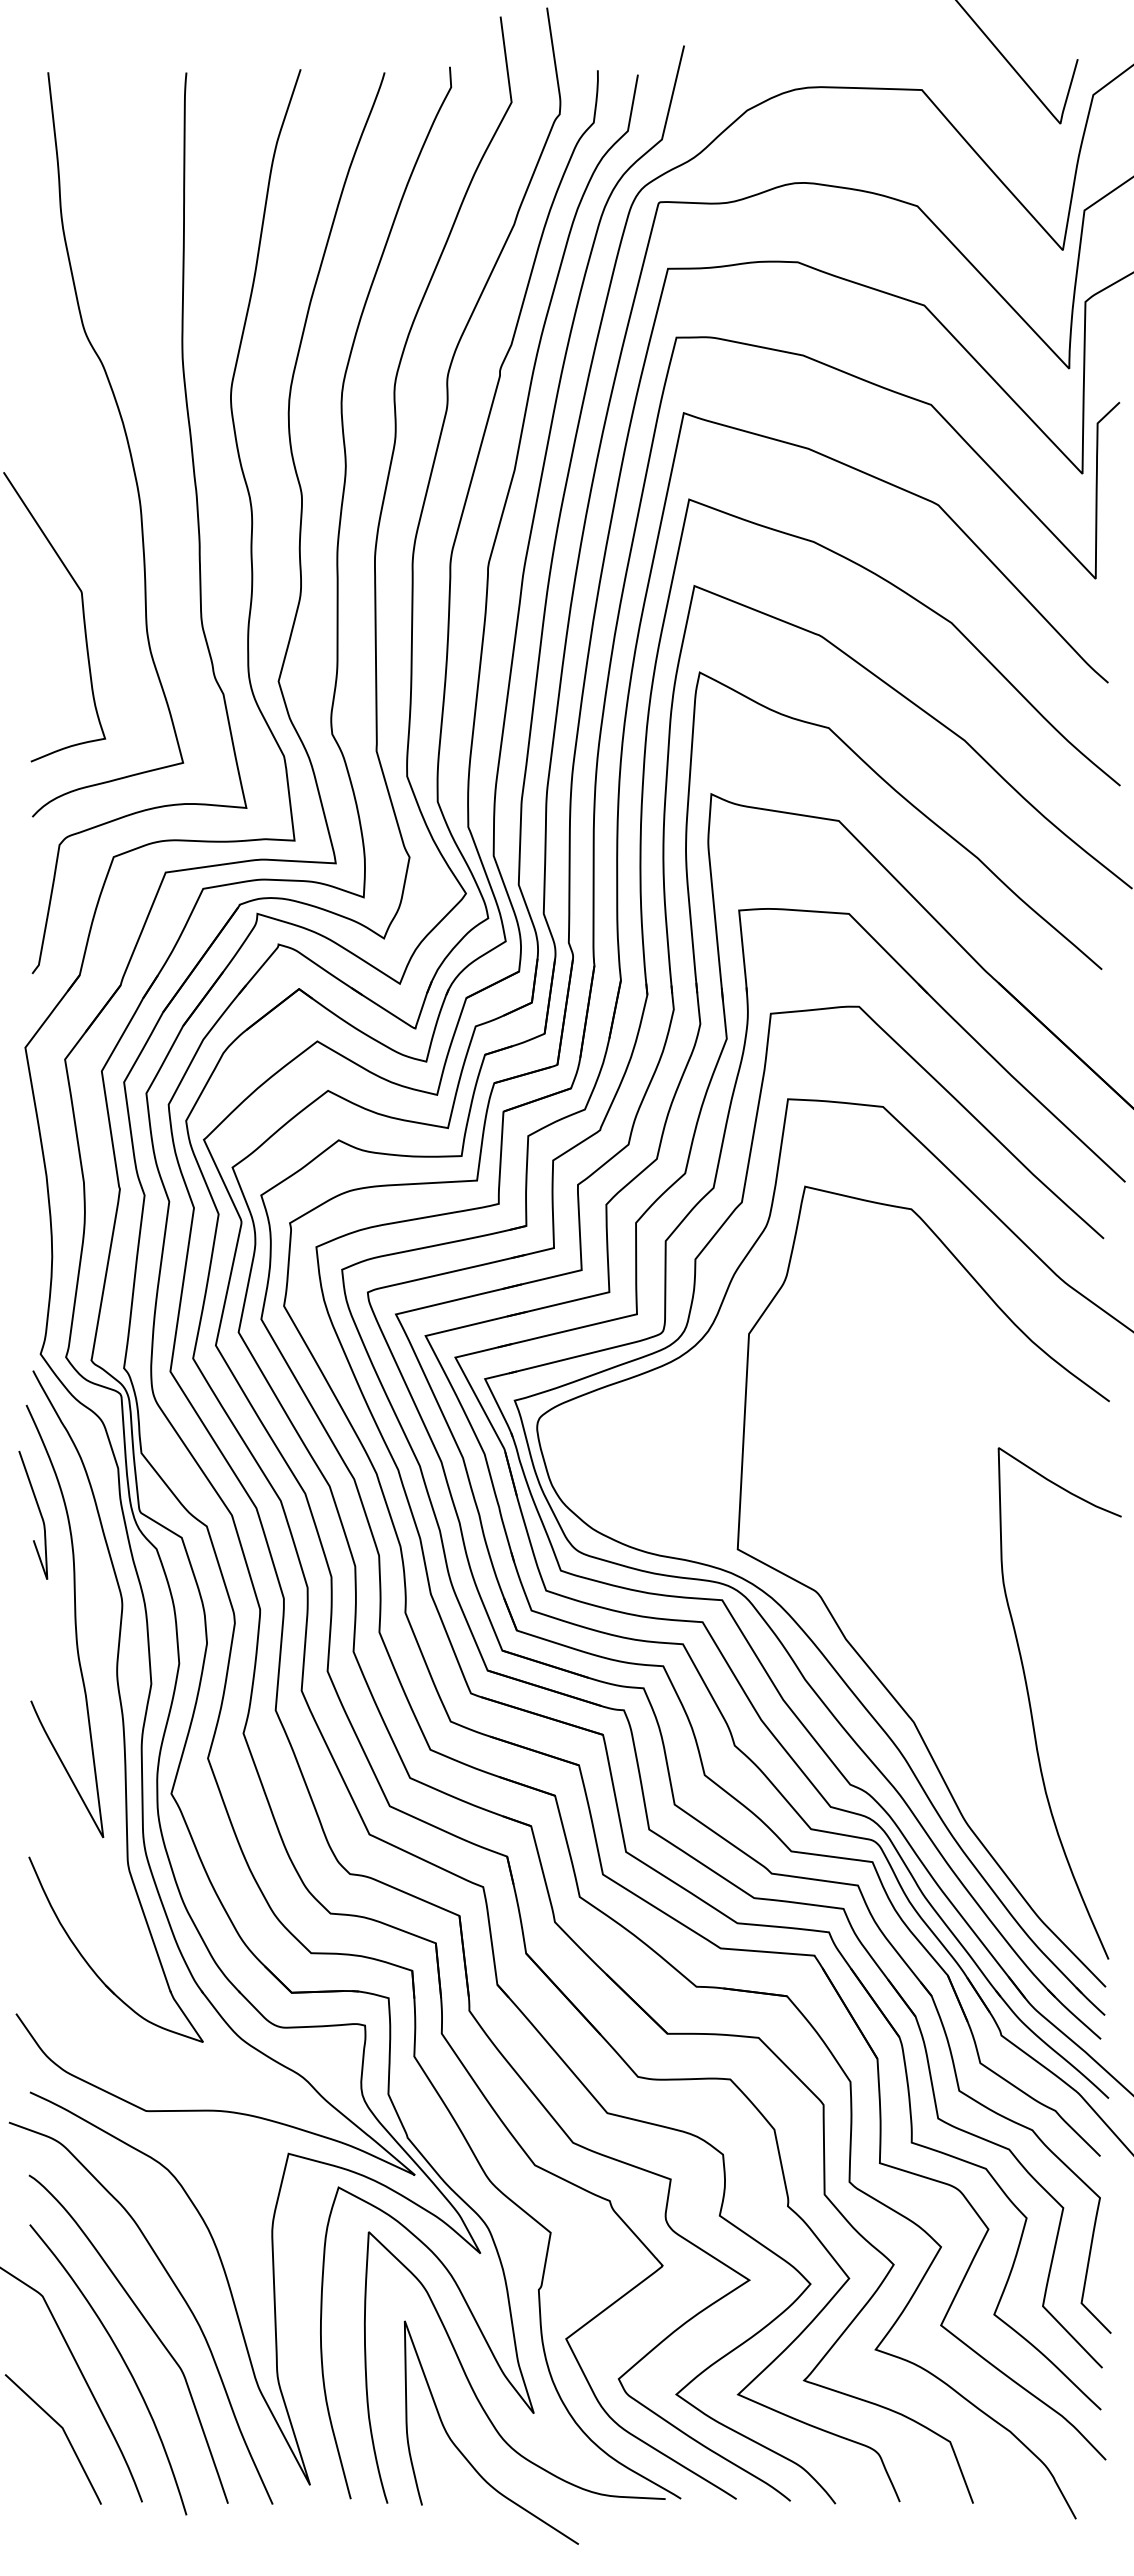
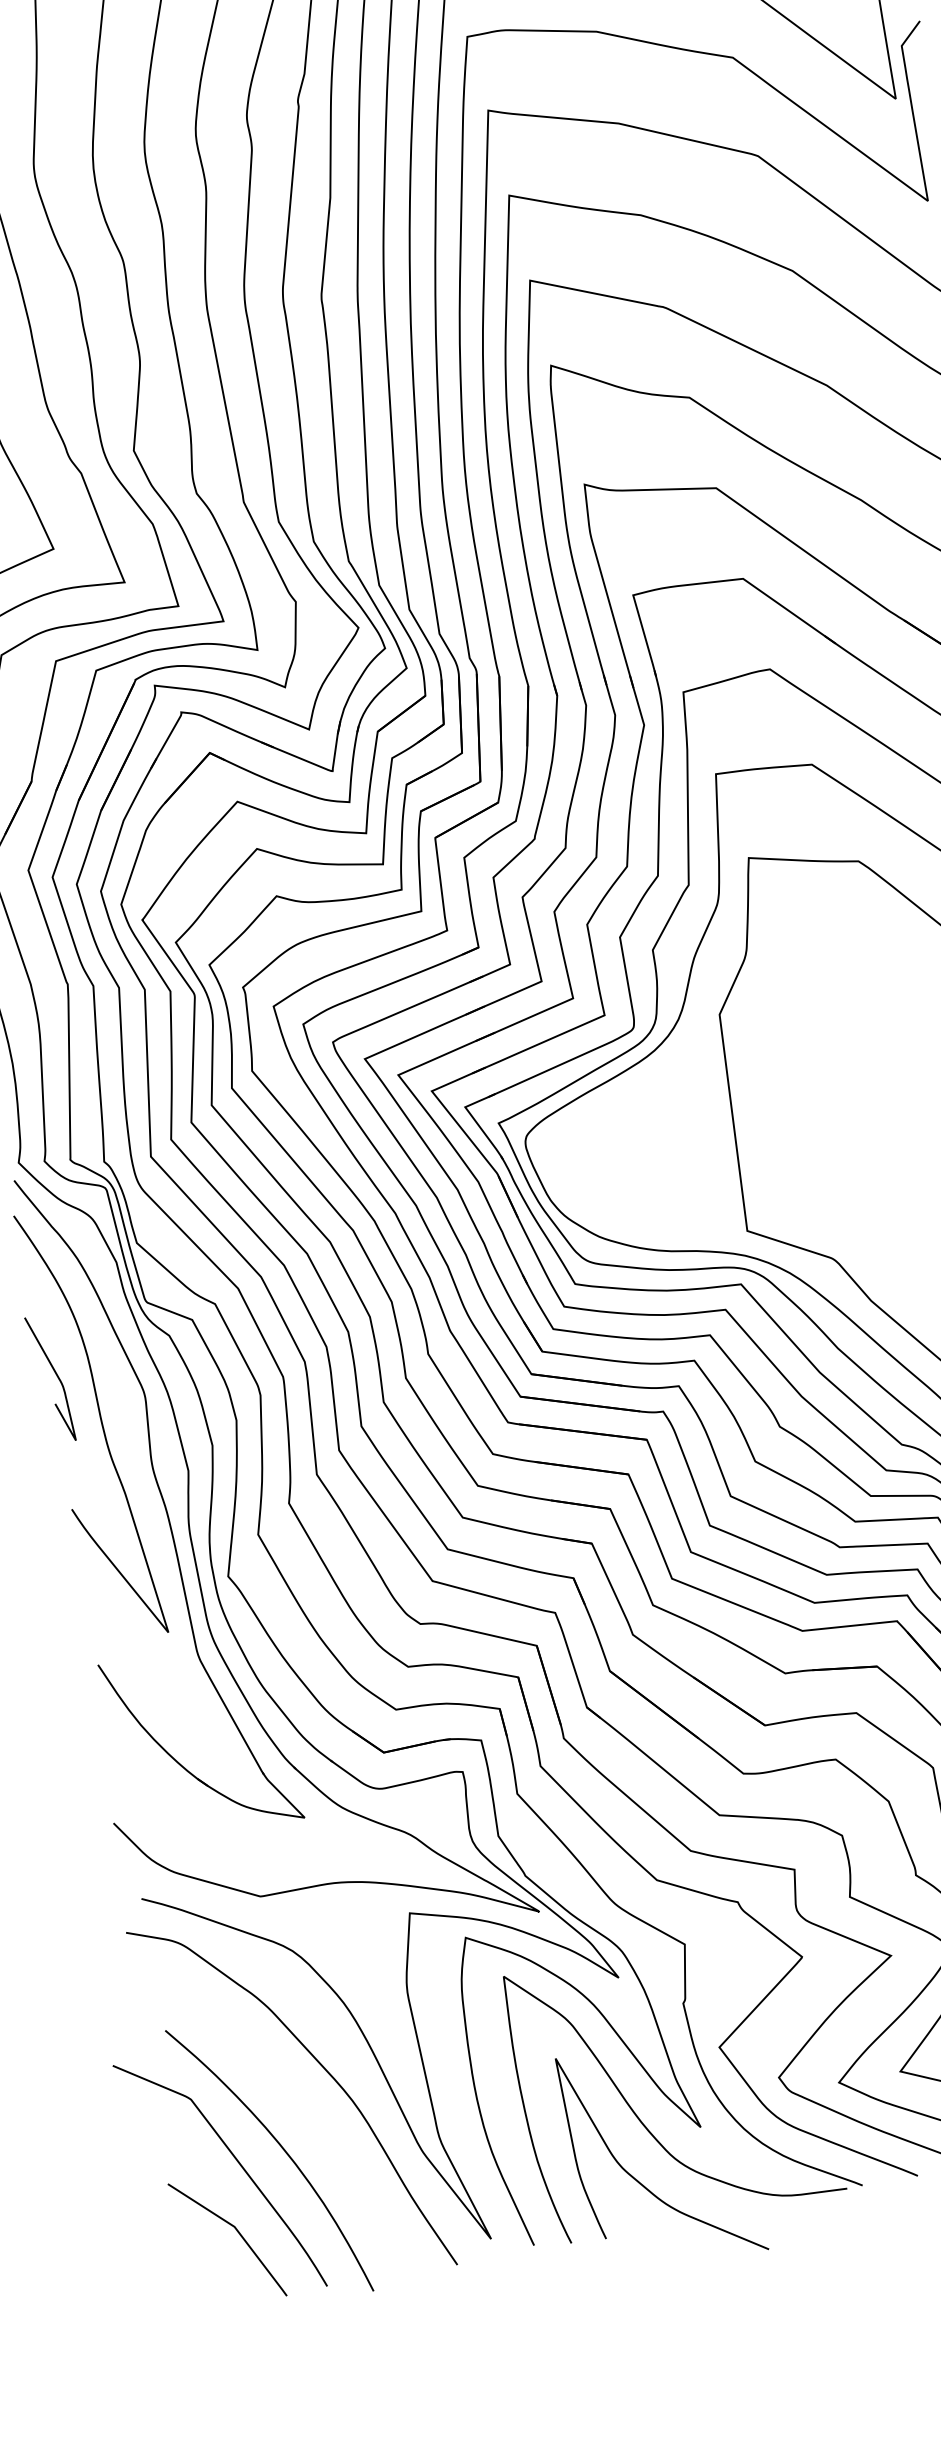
curve: (39, 1513) -> (56, 1376), moved
curve: (147, 2324) -> (300, 2108), removed

